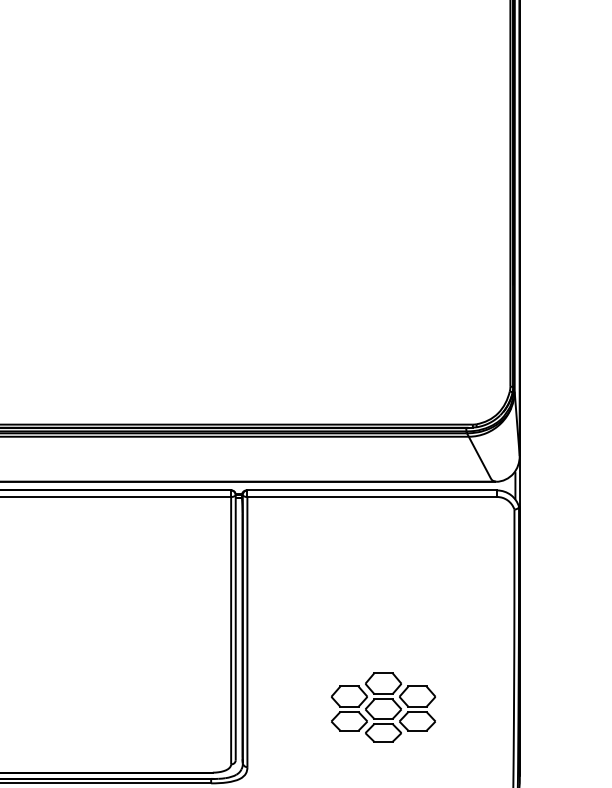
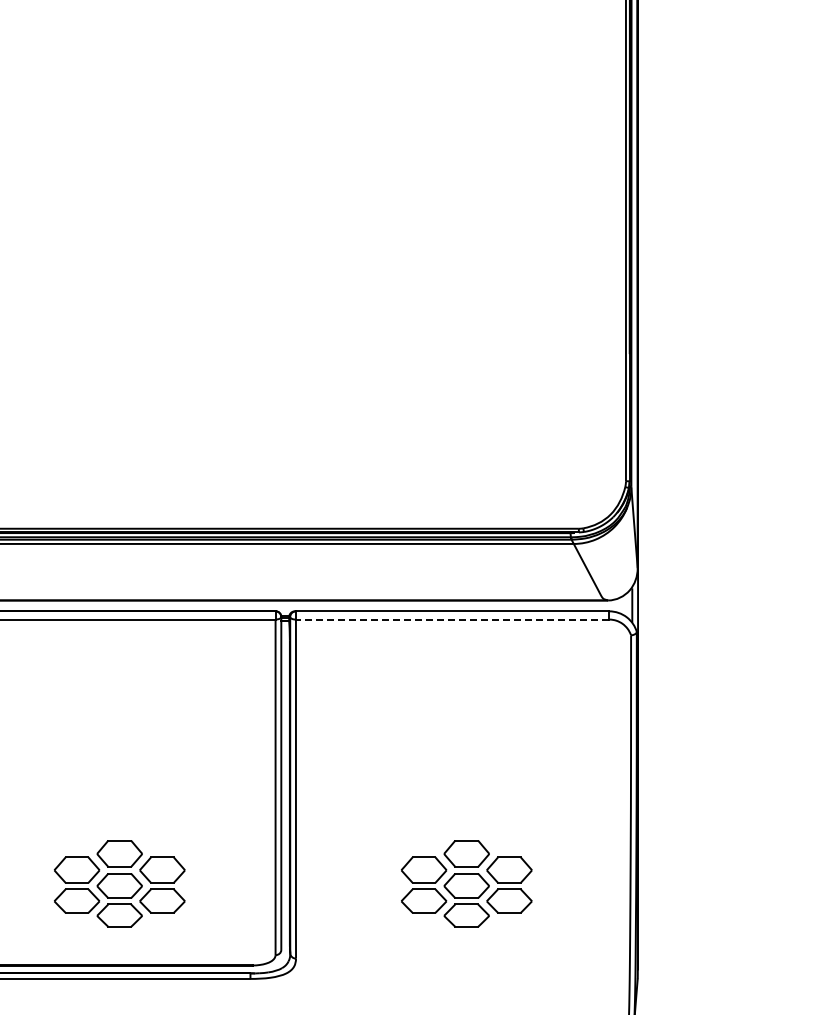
line: (372, 496) -> (452, 619), solid -> dashed
part: (106, 707) -> (119, 883), added

